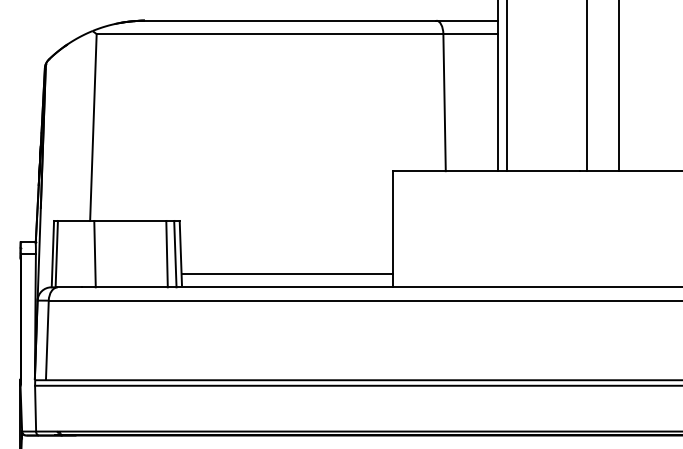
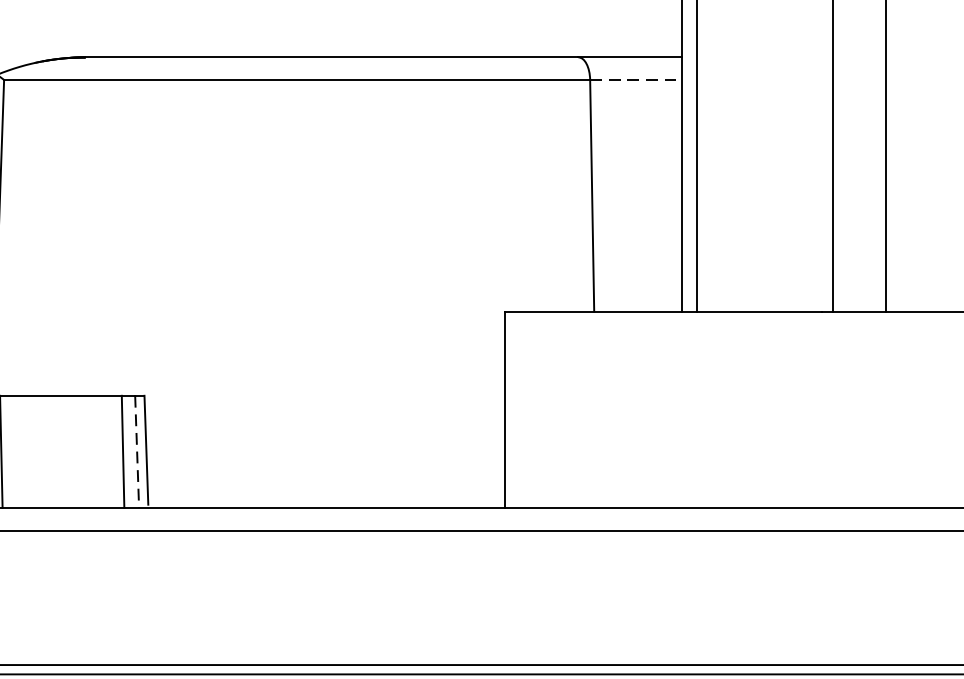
line: (471, 34) -> (637, 80), solid -> dashed
line: (175, 254) -> (137, 452), solid -> dashed
line: (287, 273) -> (326, 484), removed

